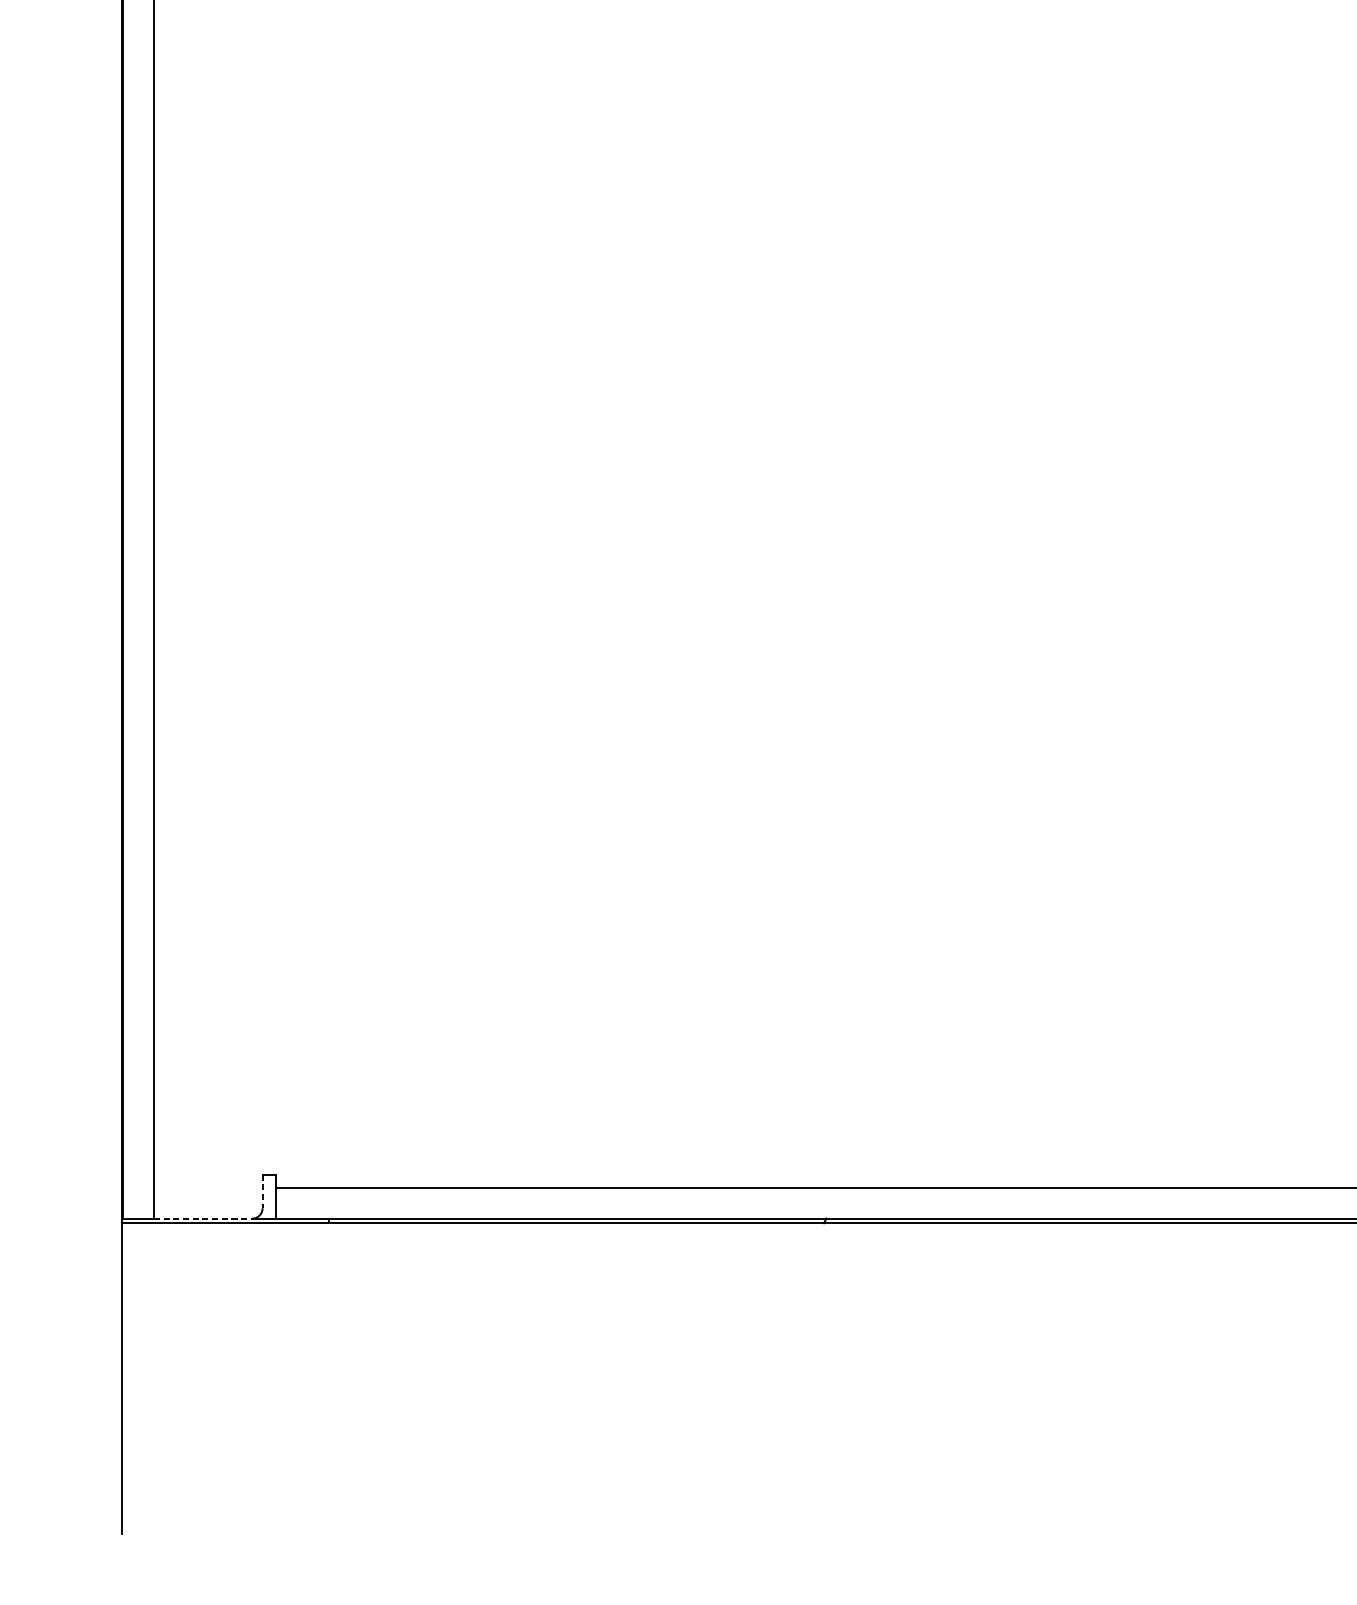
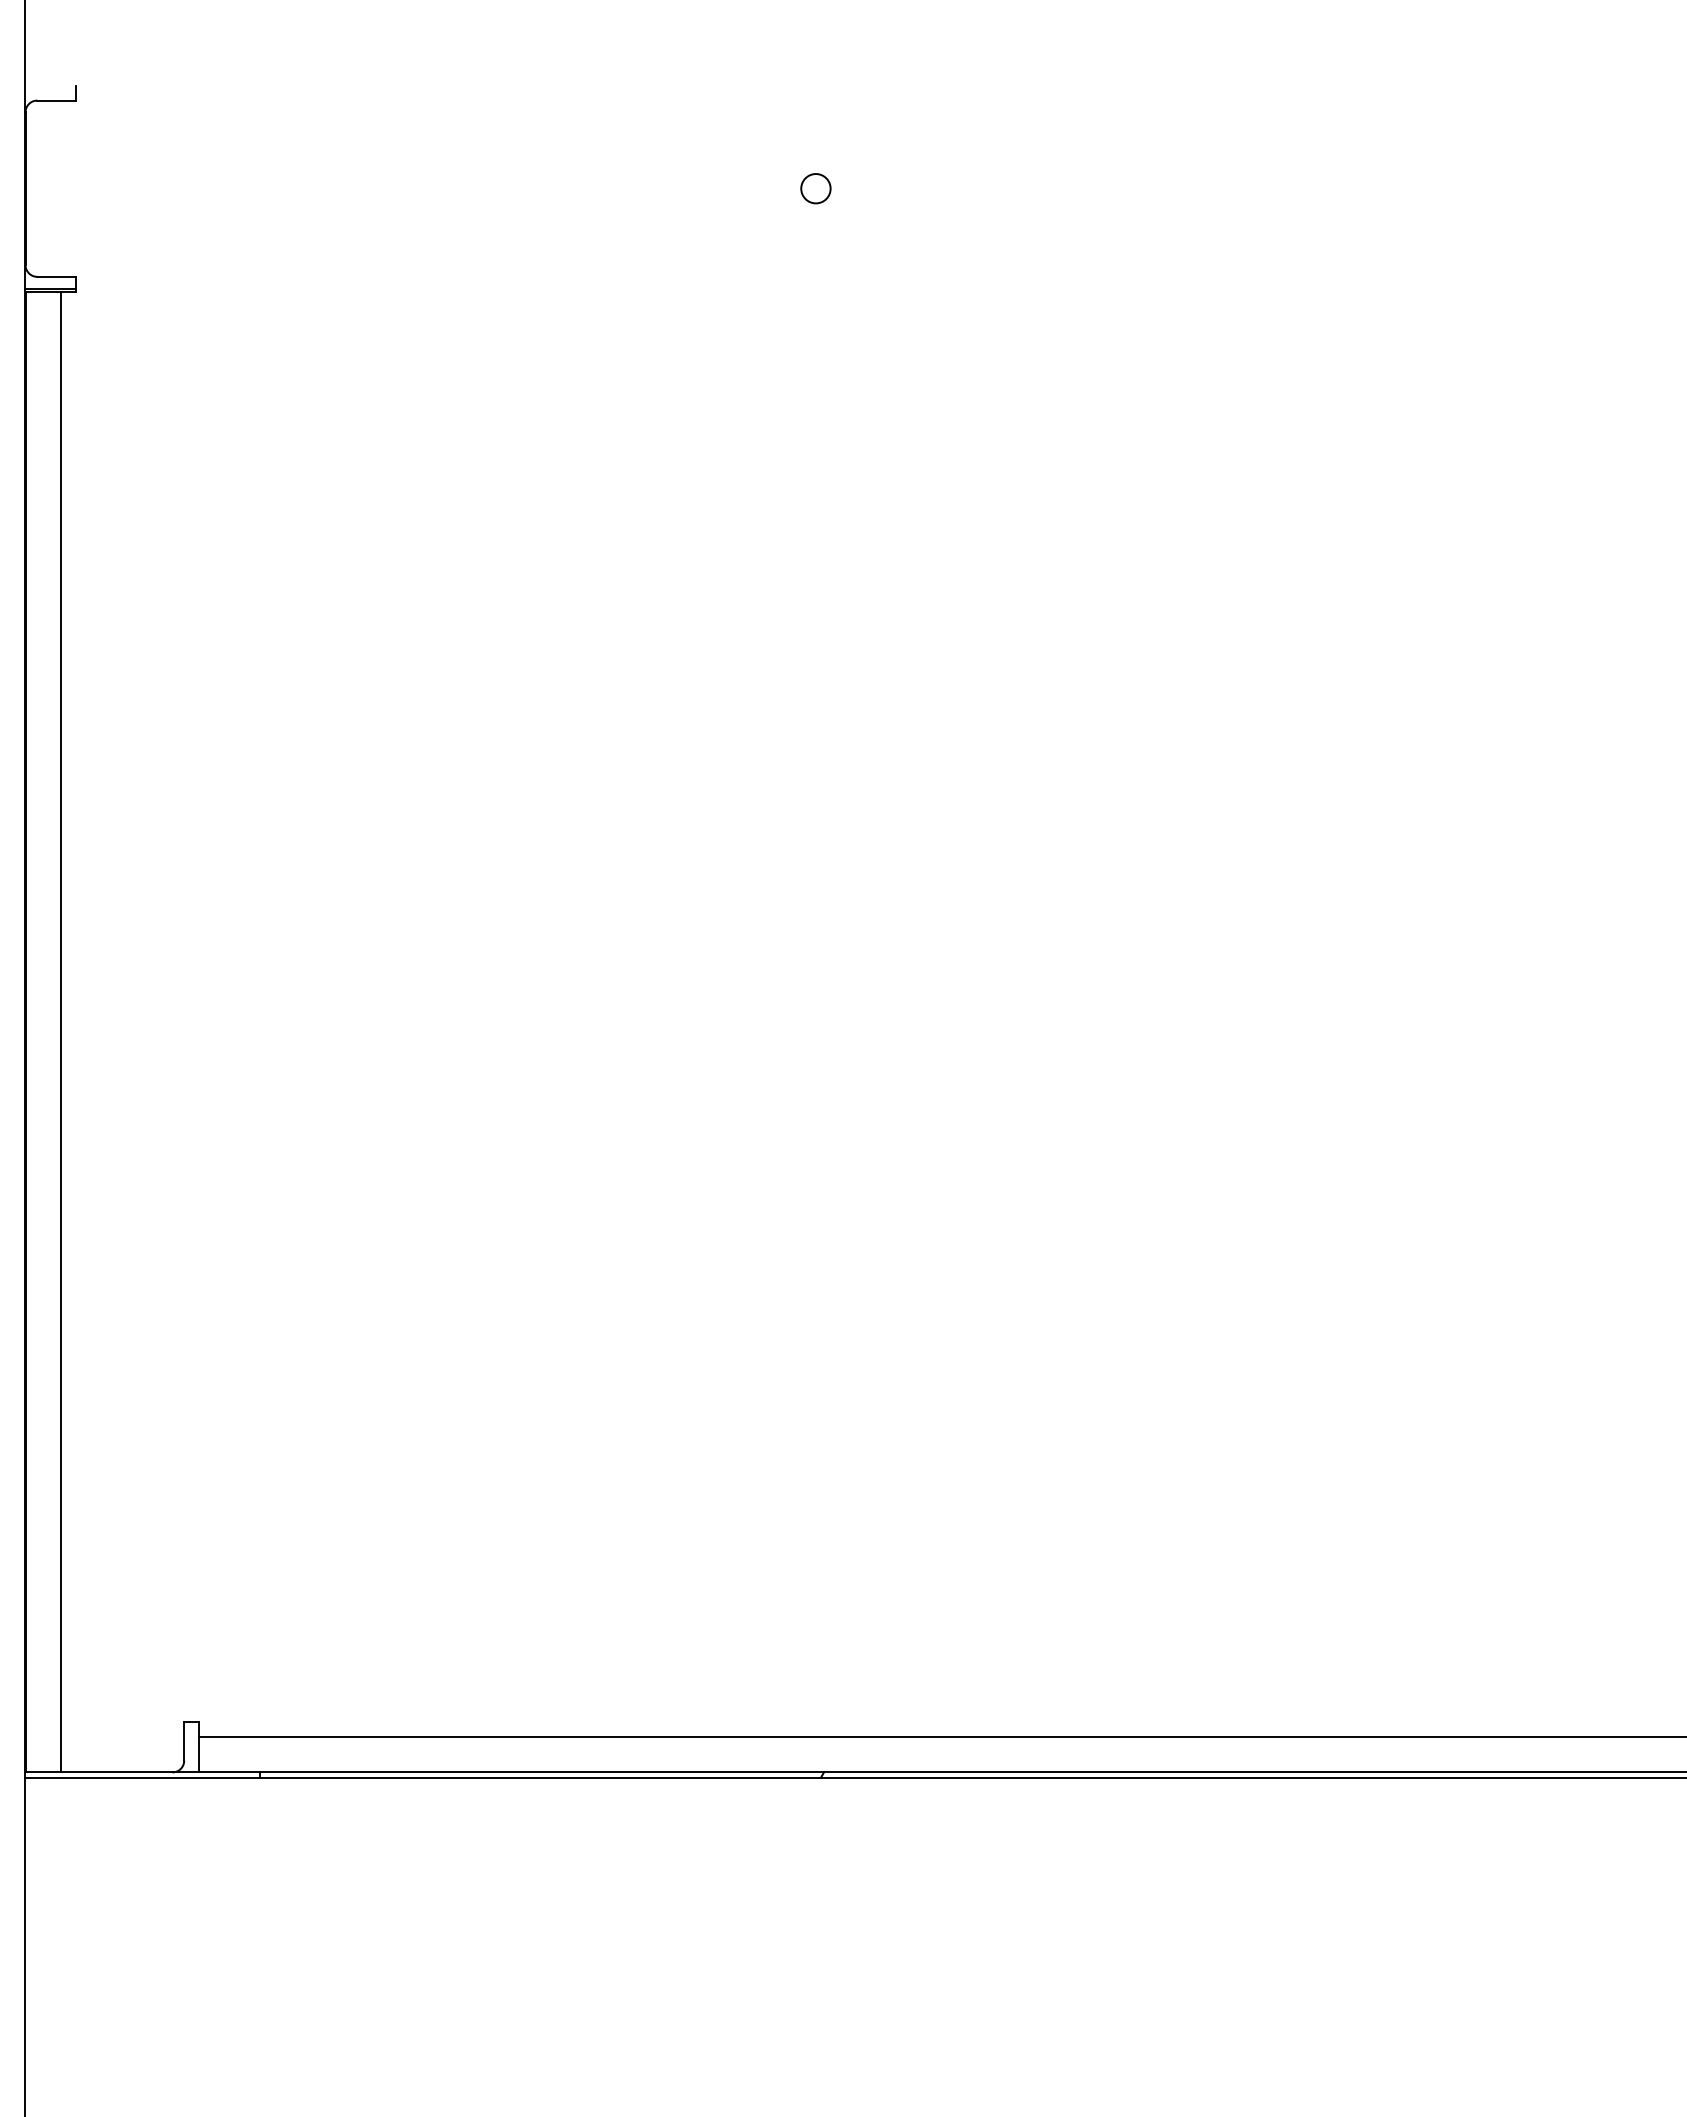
line: (262, 1192) -> (184, 1742), dashed -> solid
line: (202, 1218) -> (116, 1772), dashed -> solid

